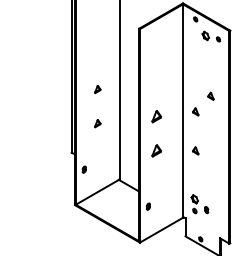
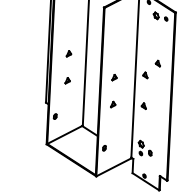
part: (156, 116) -> (114, 77), size x0.62
part: (156, 150) -> (112, 104), size x0.62

